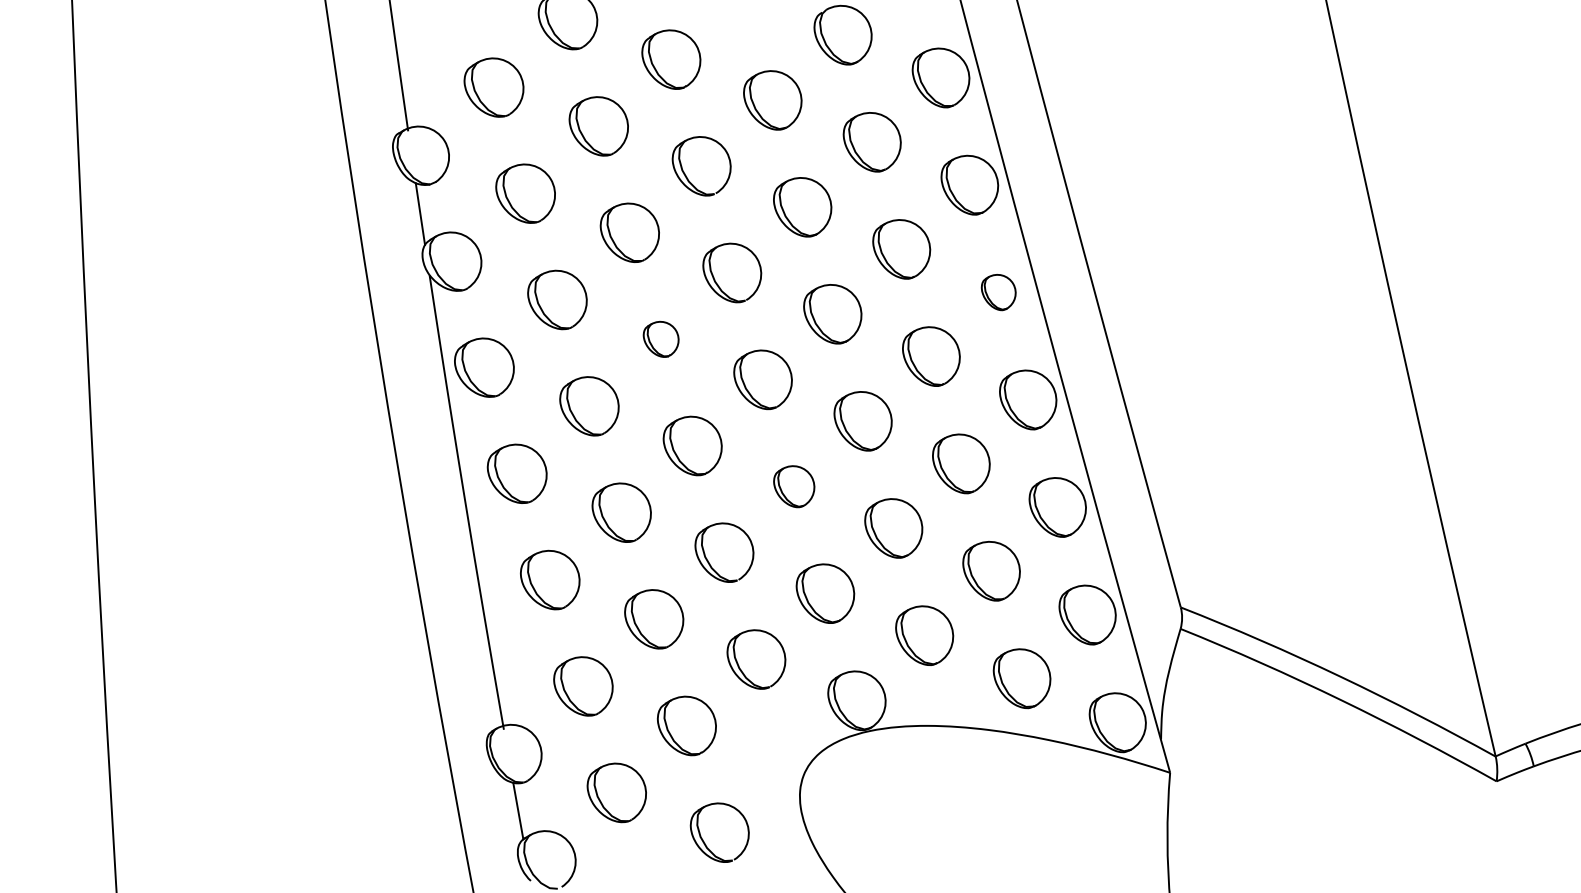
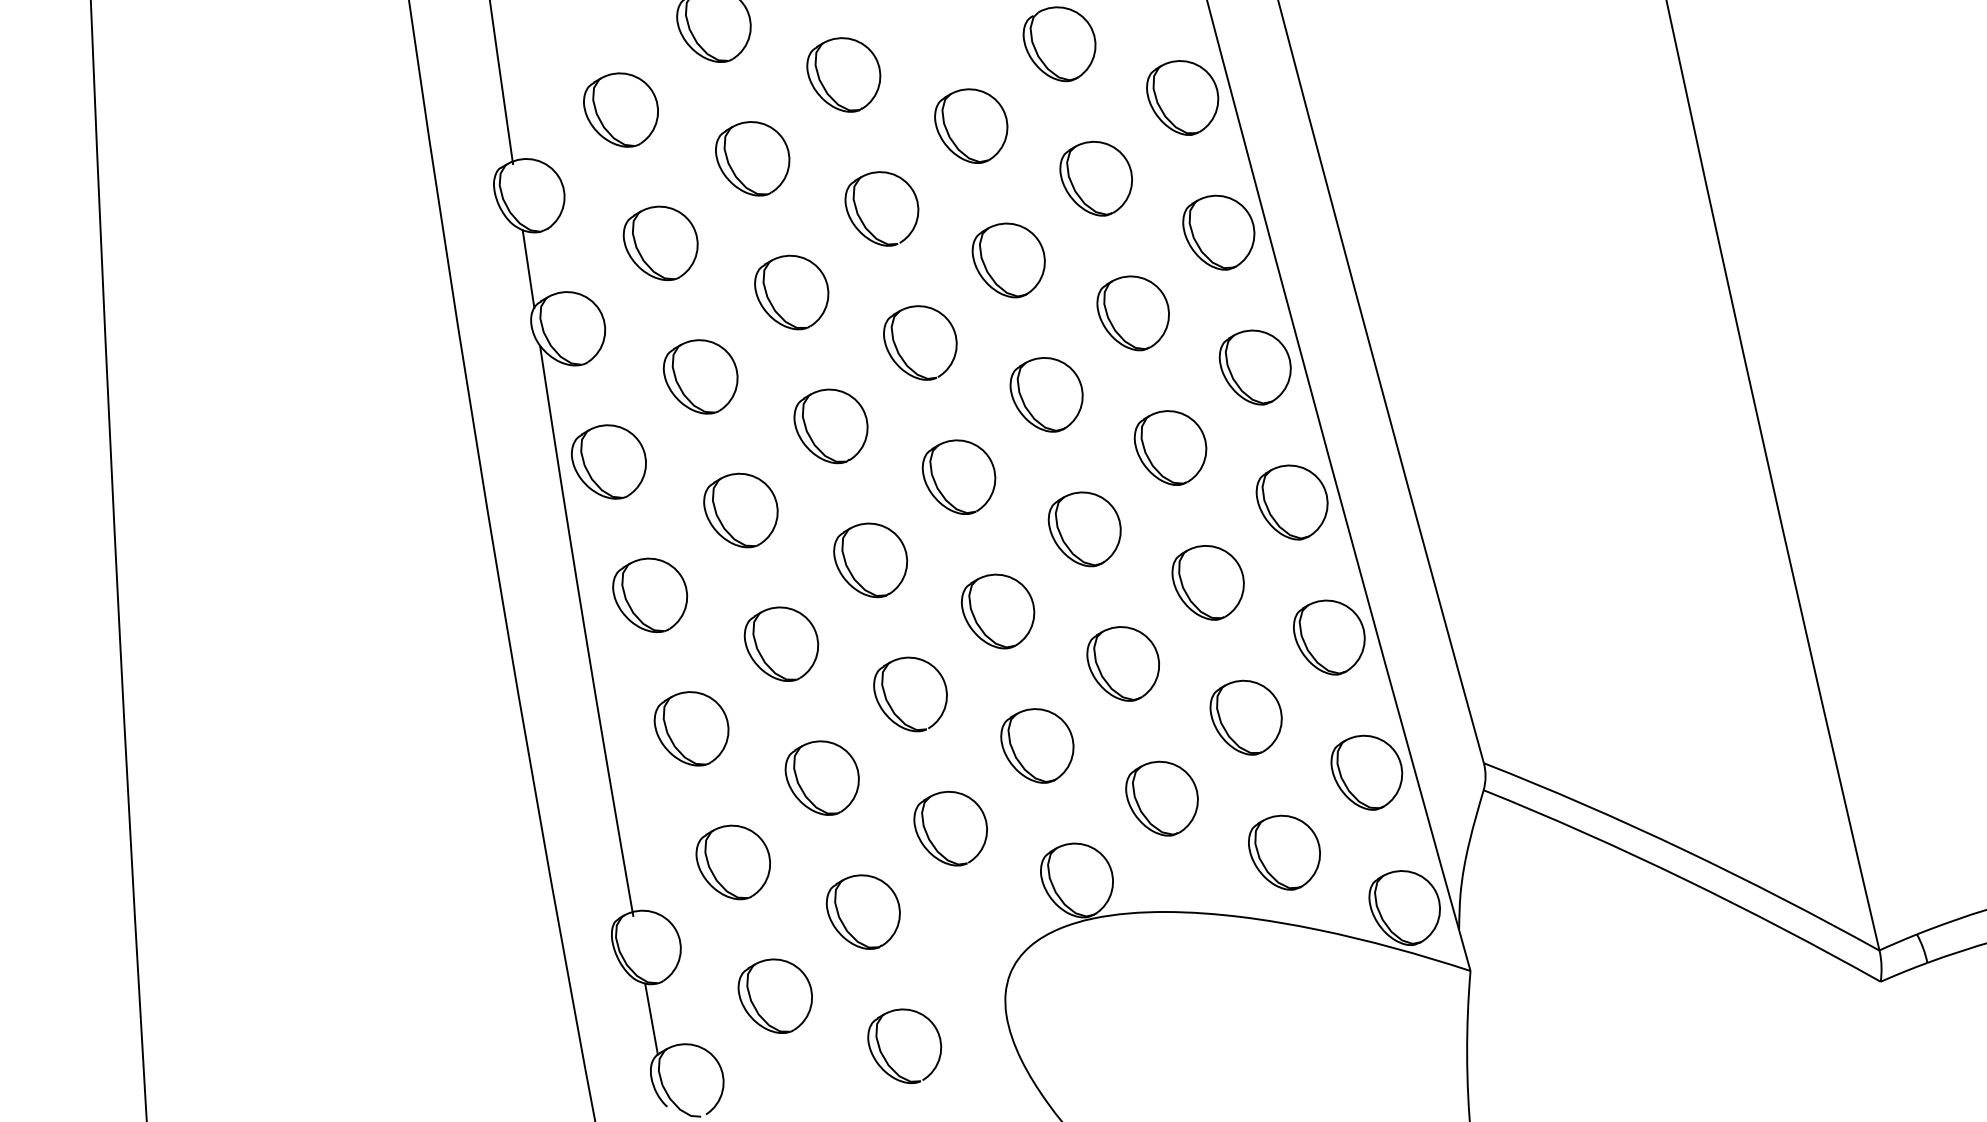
part: (998, 292) -> (1254, 367), size x1.67
part: (660, 339) -> (830, 426), size x1.67
part: (794, 486) -> (998, 611), size x1.43

